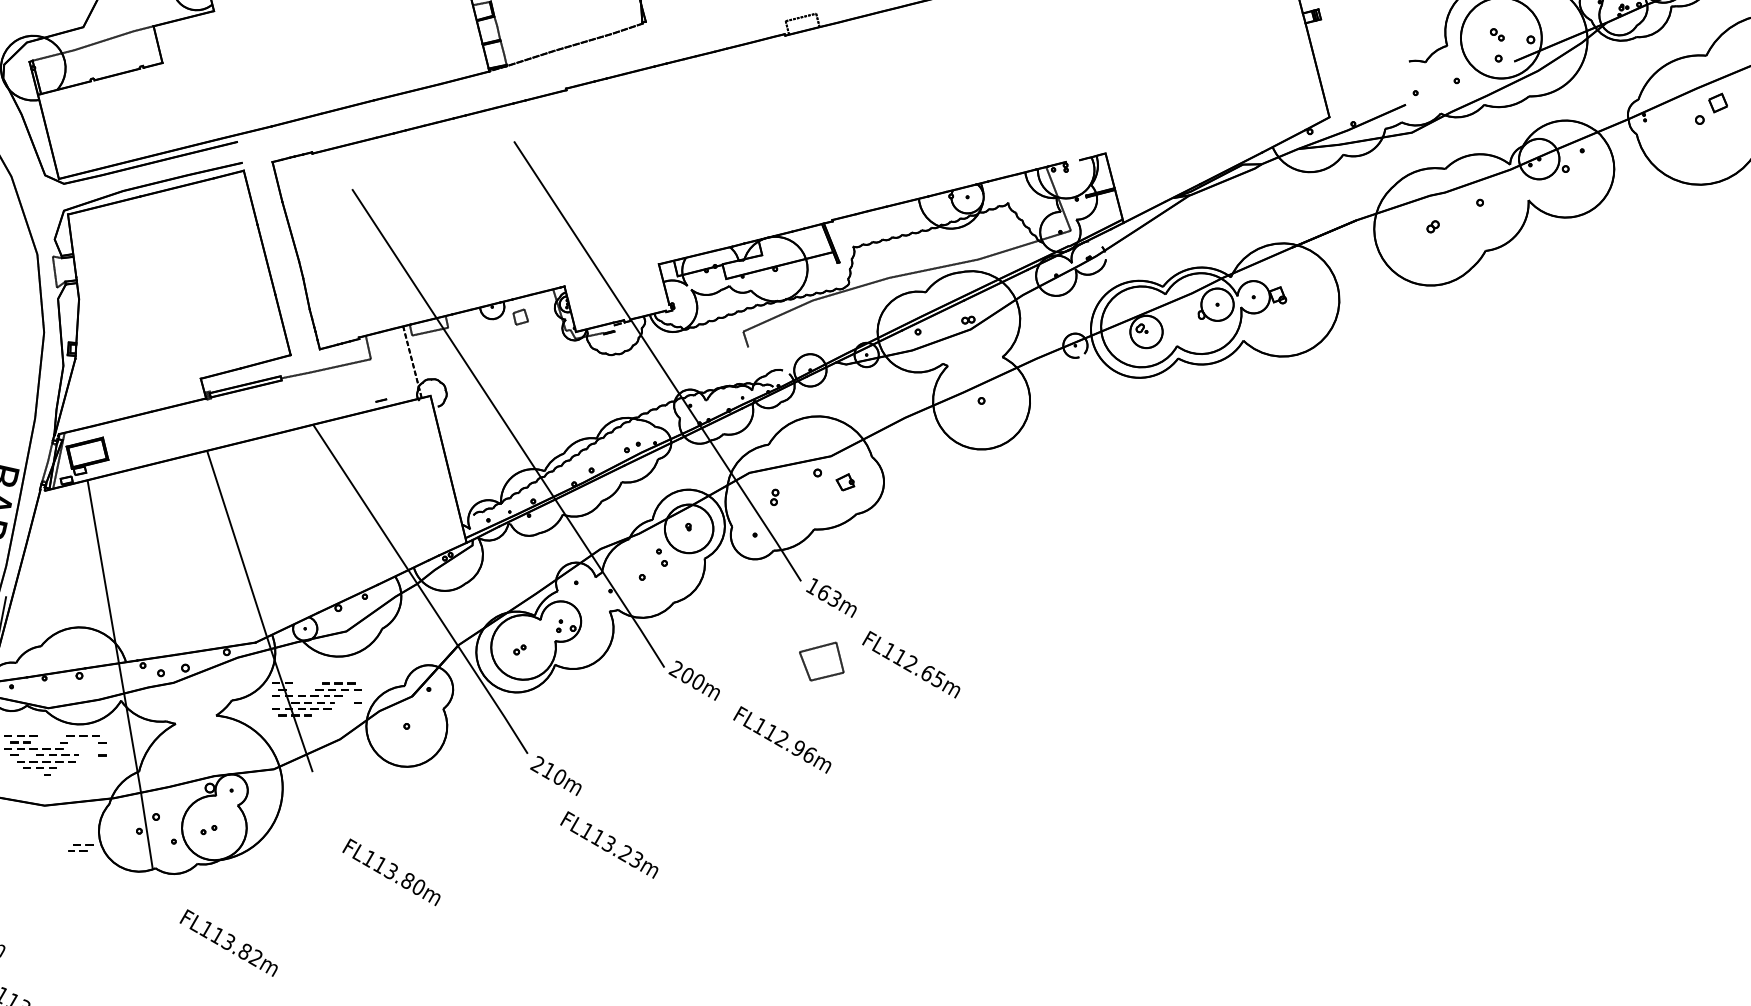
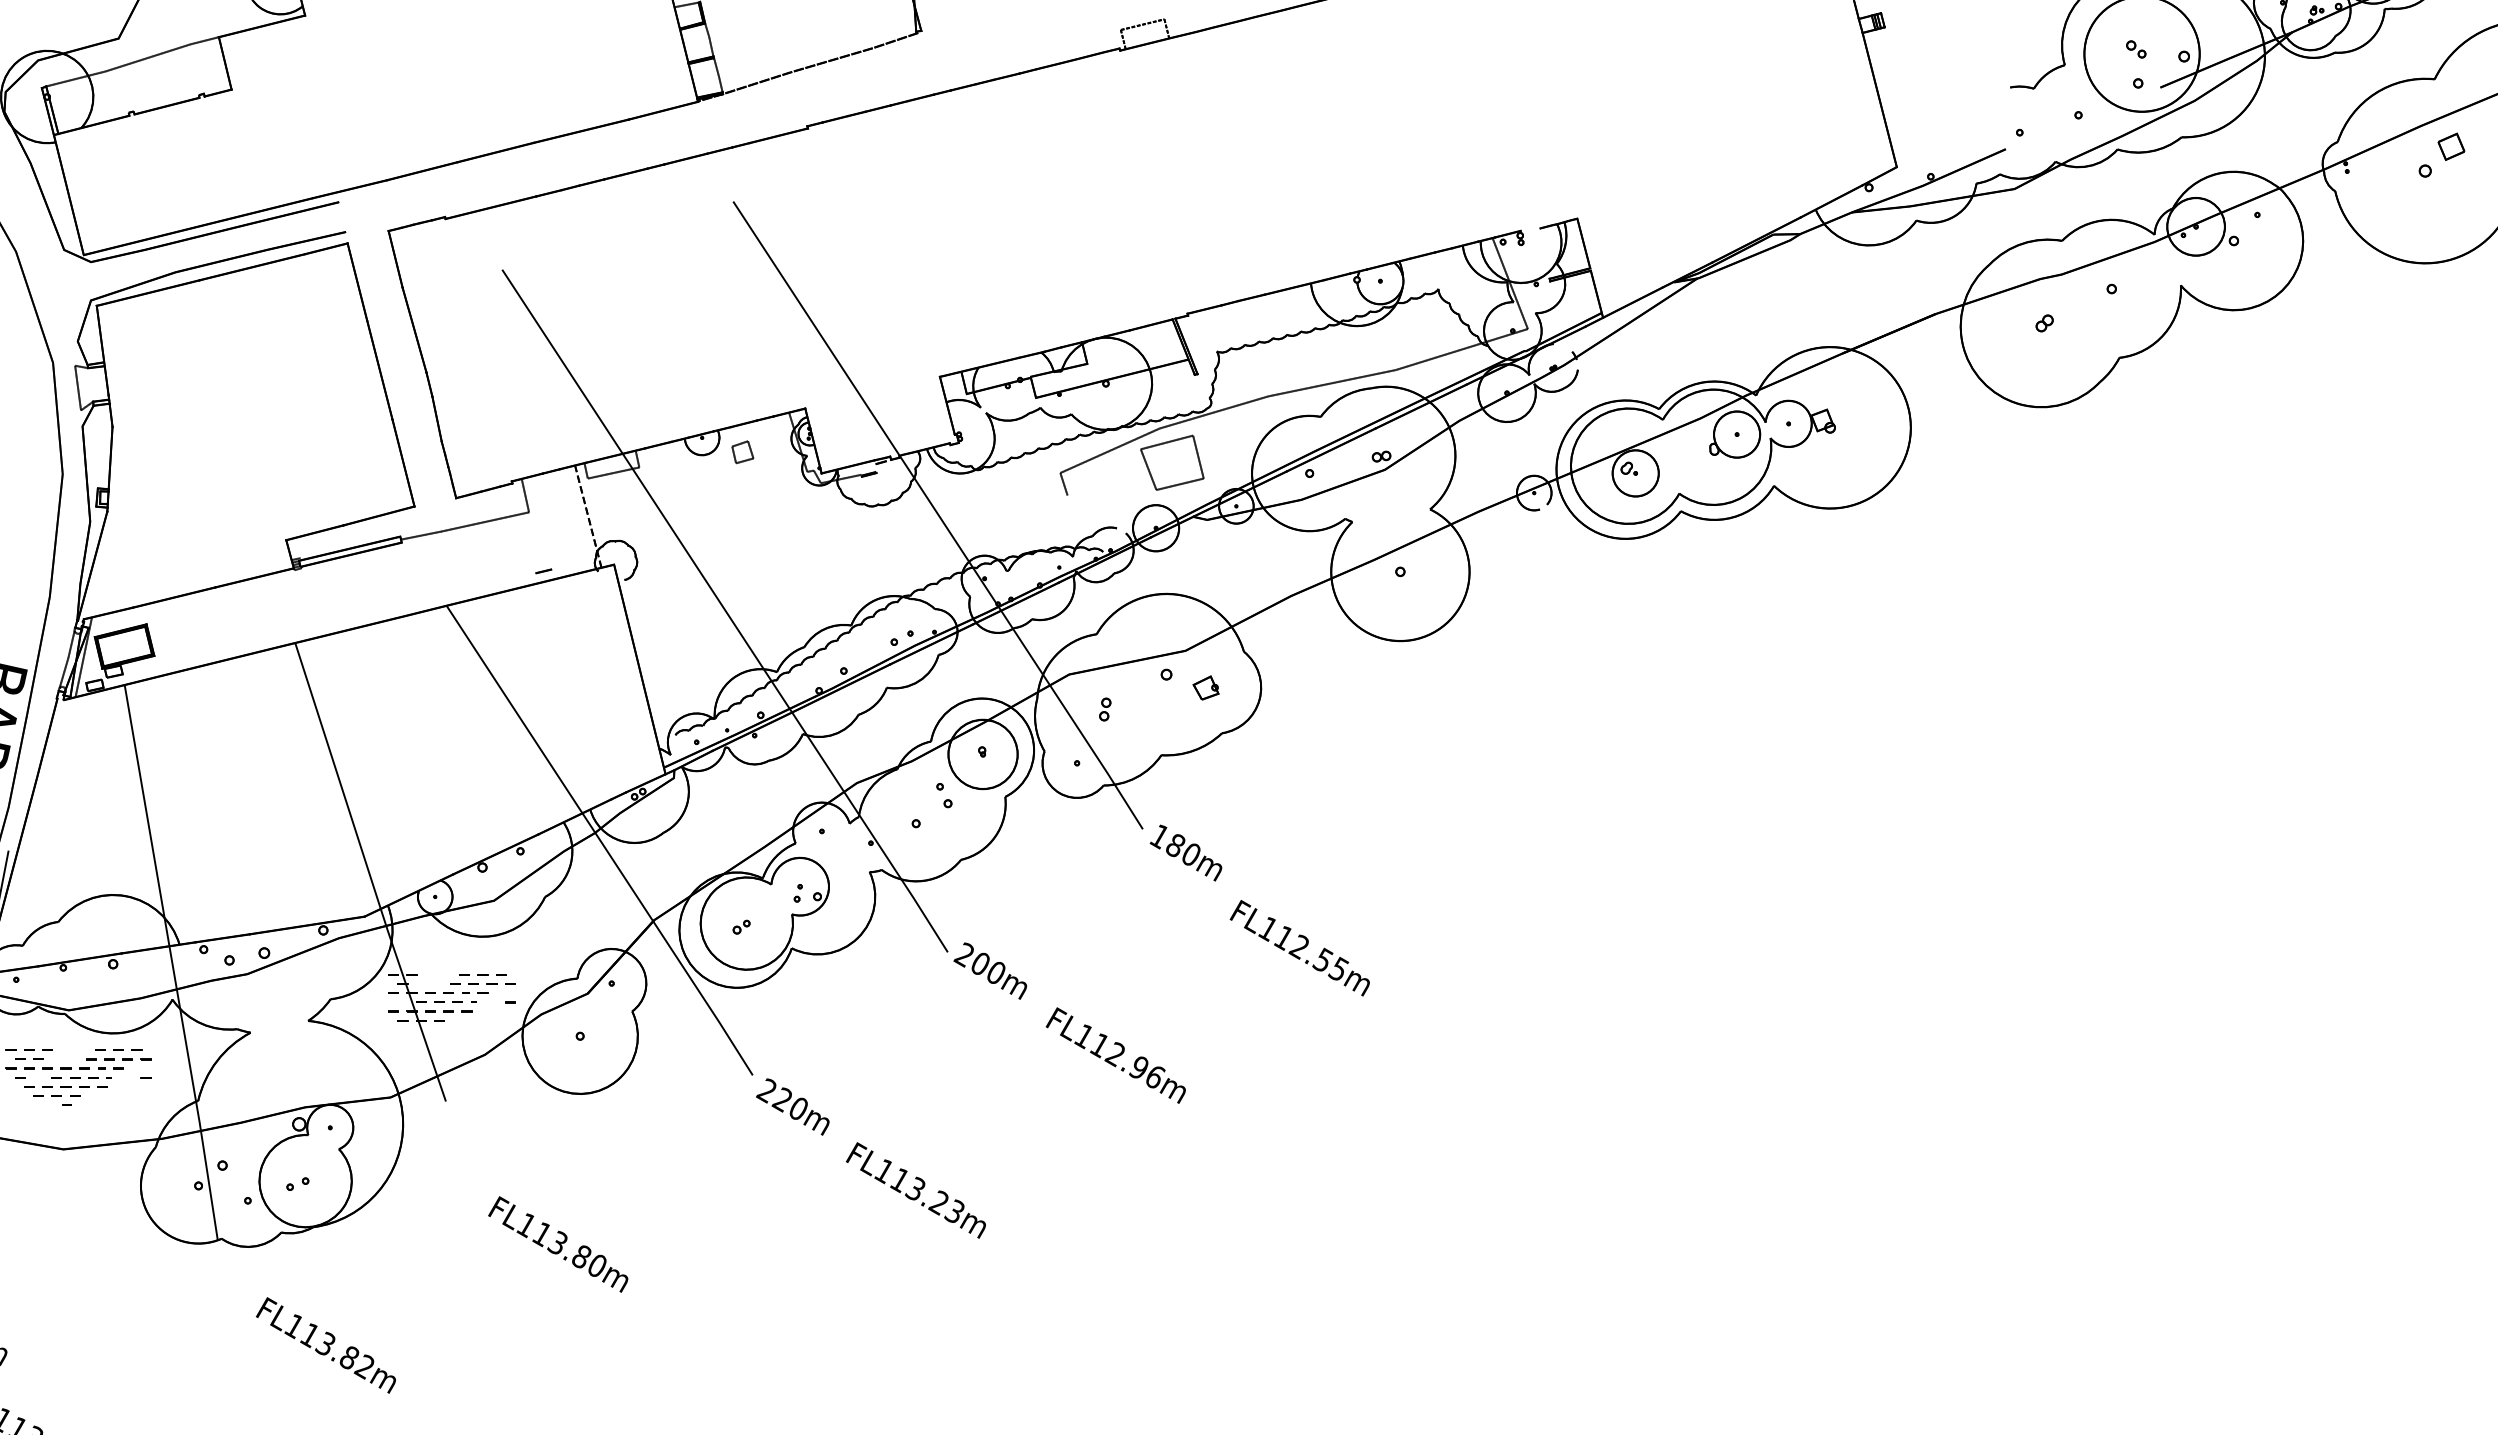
text: (829, 595) -> (1183, 849), 163m -> 180m
part: (821, 661) -> (1172, 462), moved
text: (927, 672) -> (1322, 959), FL112.65m -> FL112.55m
text: (547, 770) -> (781, 1099), 210m -> 220m
text: (608, 844) -> (915, 1190), moved
part: (81, 847) -> (115, 1063), moved

